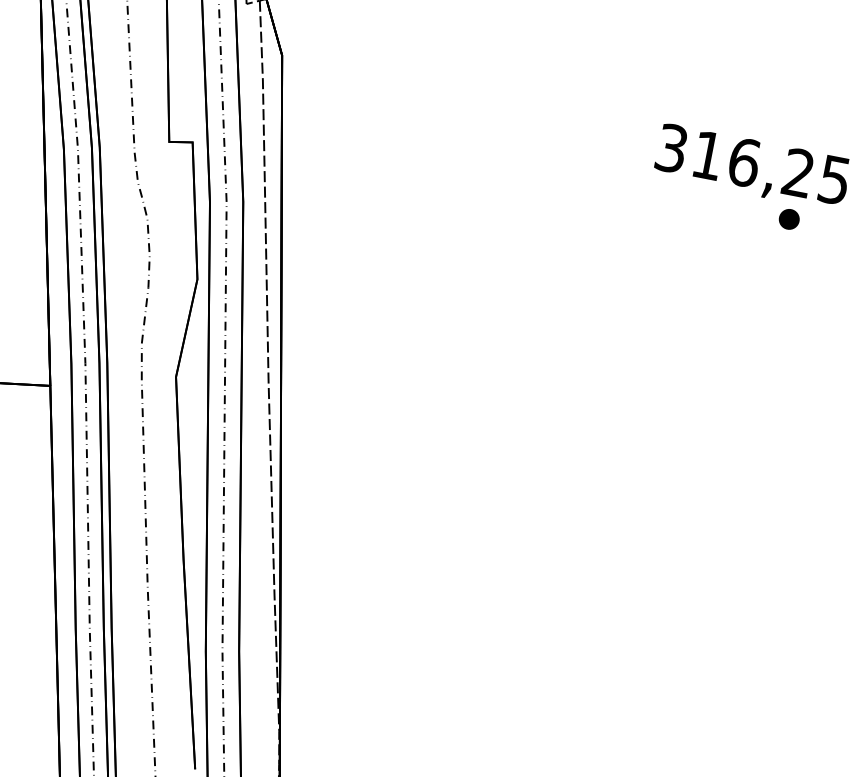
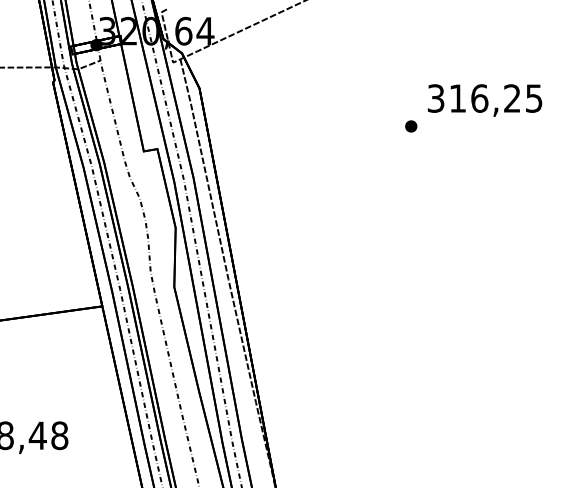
part: (789, 219) -> (411, 126), moved

